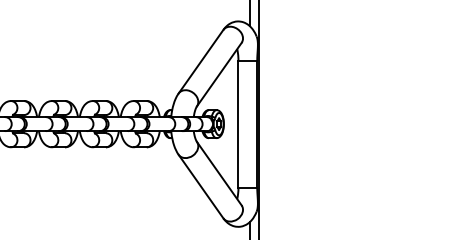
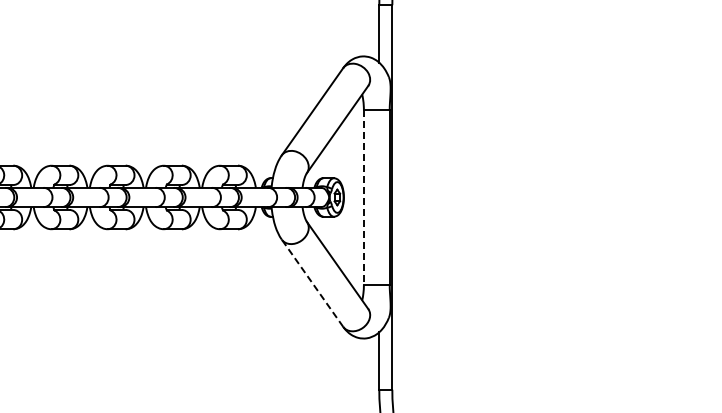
line: (238, 124) -> (363, 197), solid -> dashed
line: (201, 186) -> (312, 282), solid -> dashed

